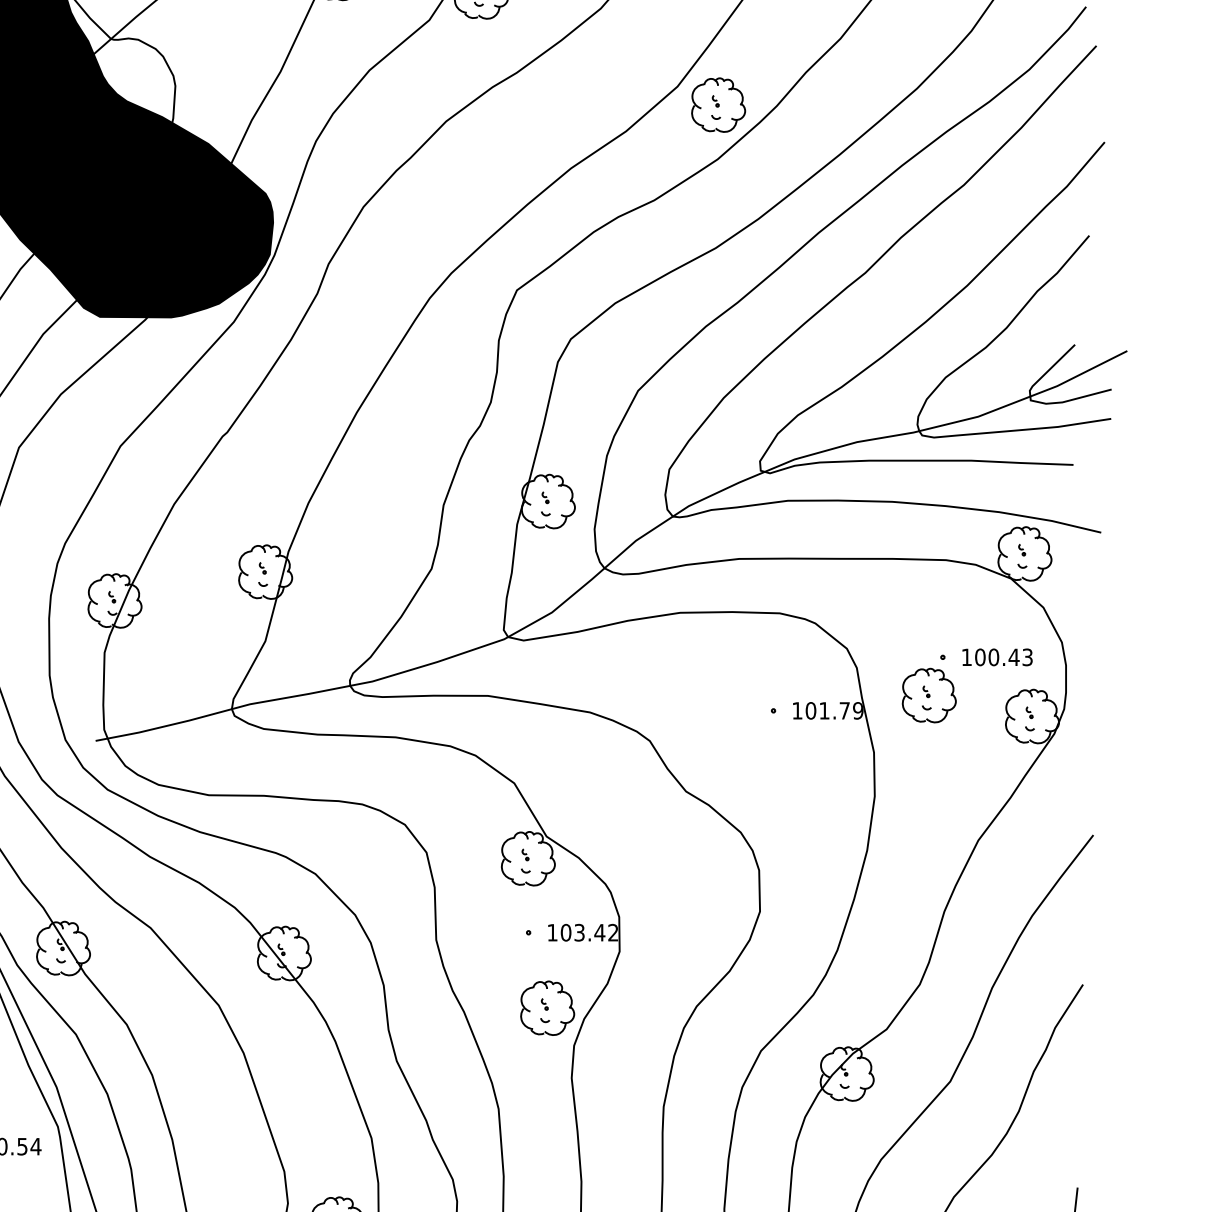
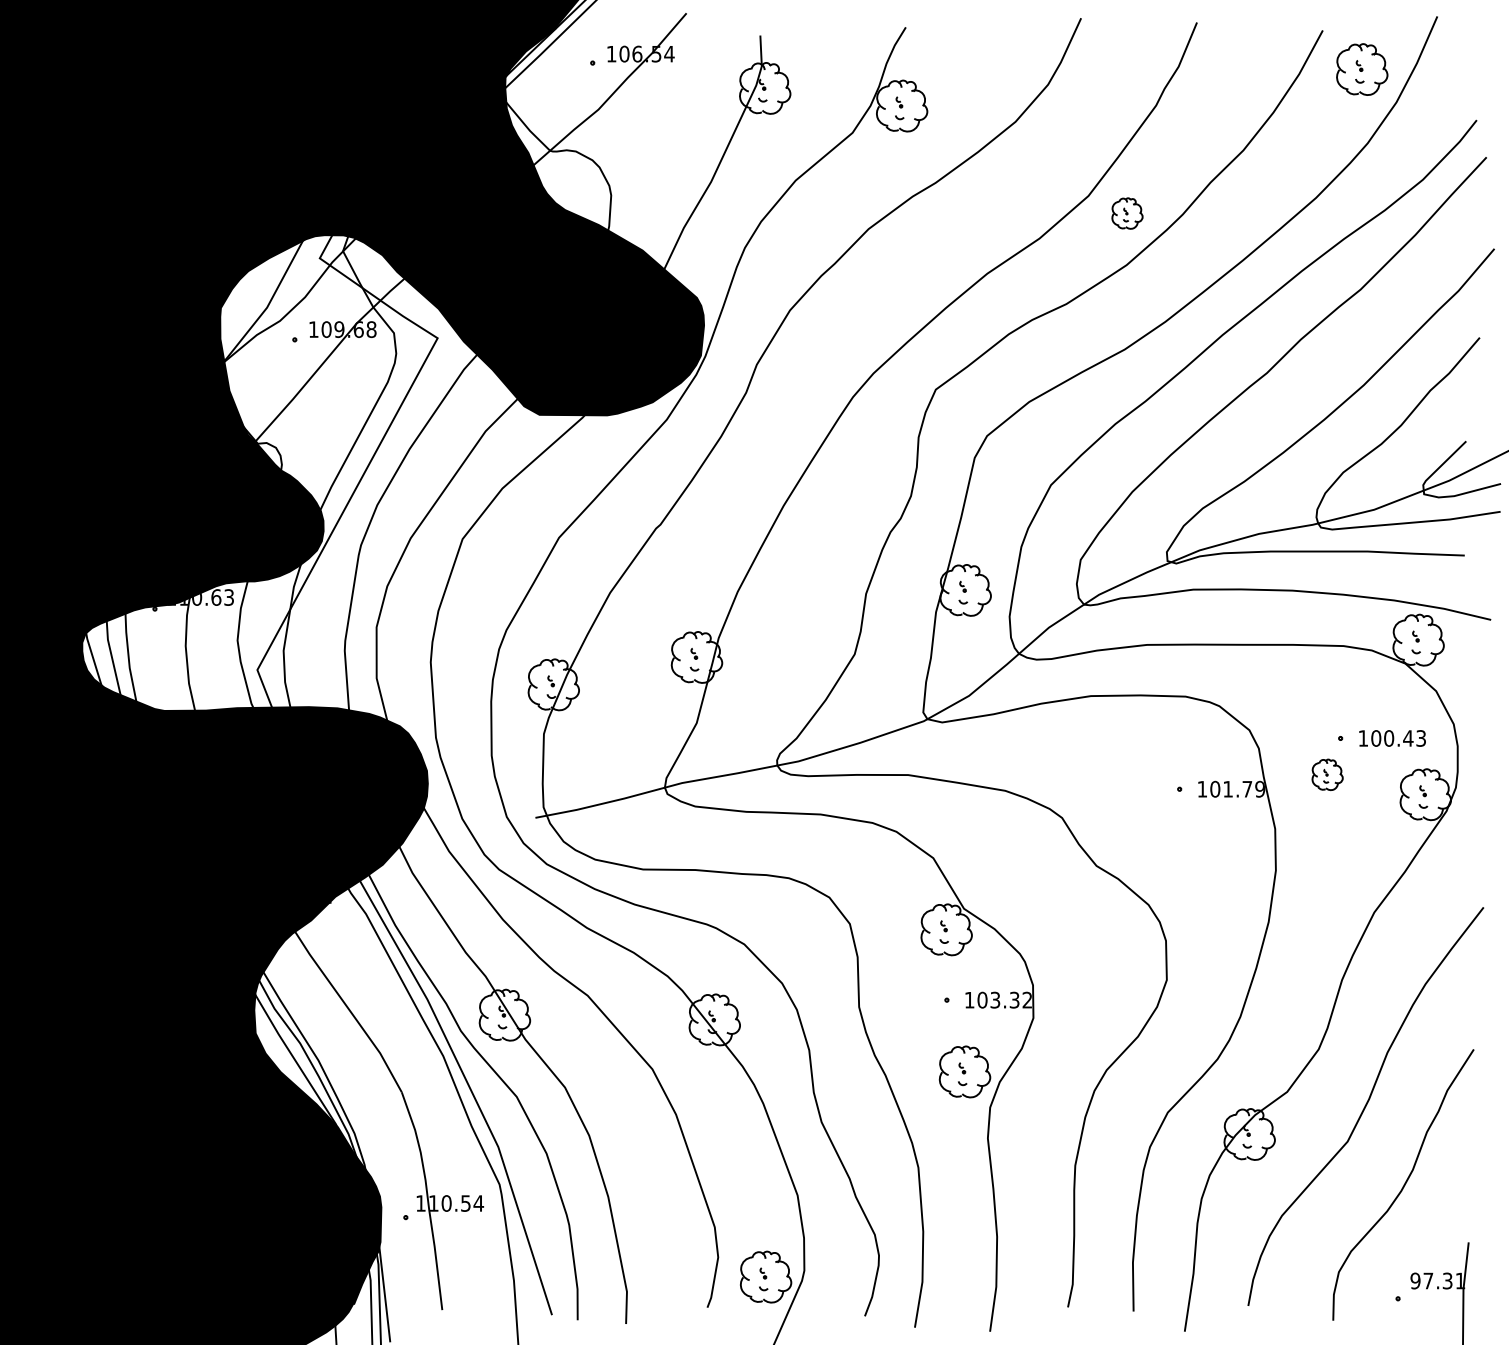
part: (718, 105) -> (1127, 213), size x0.6
part: (929, 695) -> (1327, 774), size x0.6
text: (599, 932) -> (1014, 999), 103.42 -> 103.32

